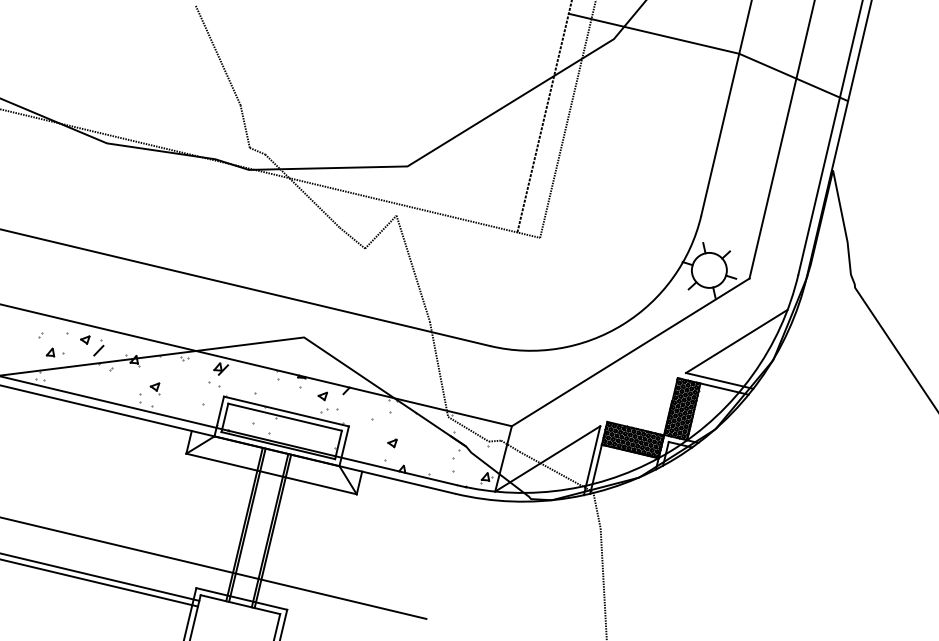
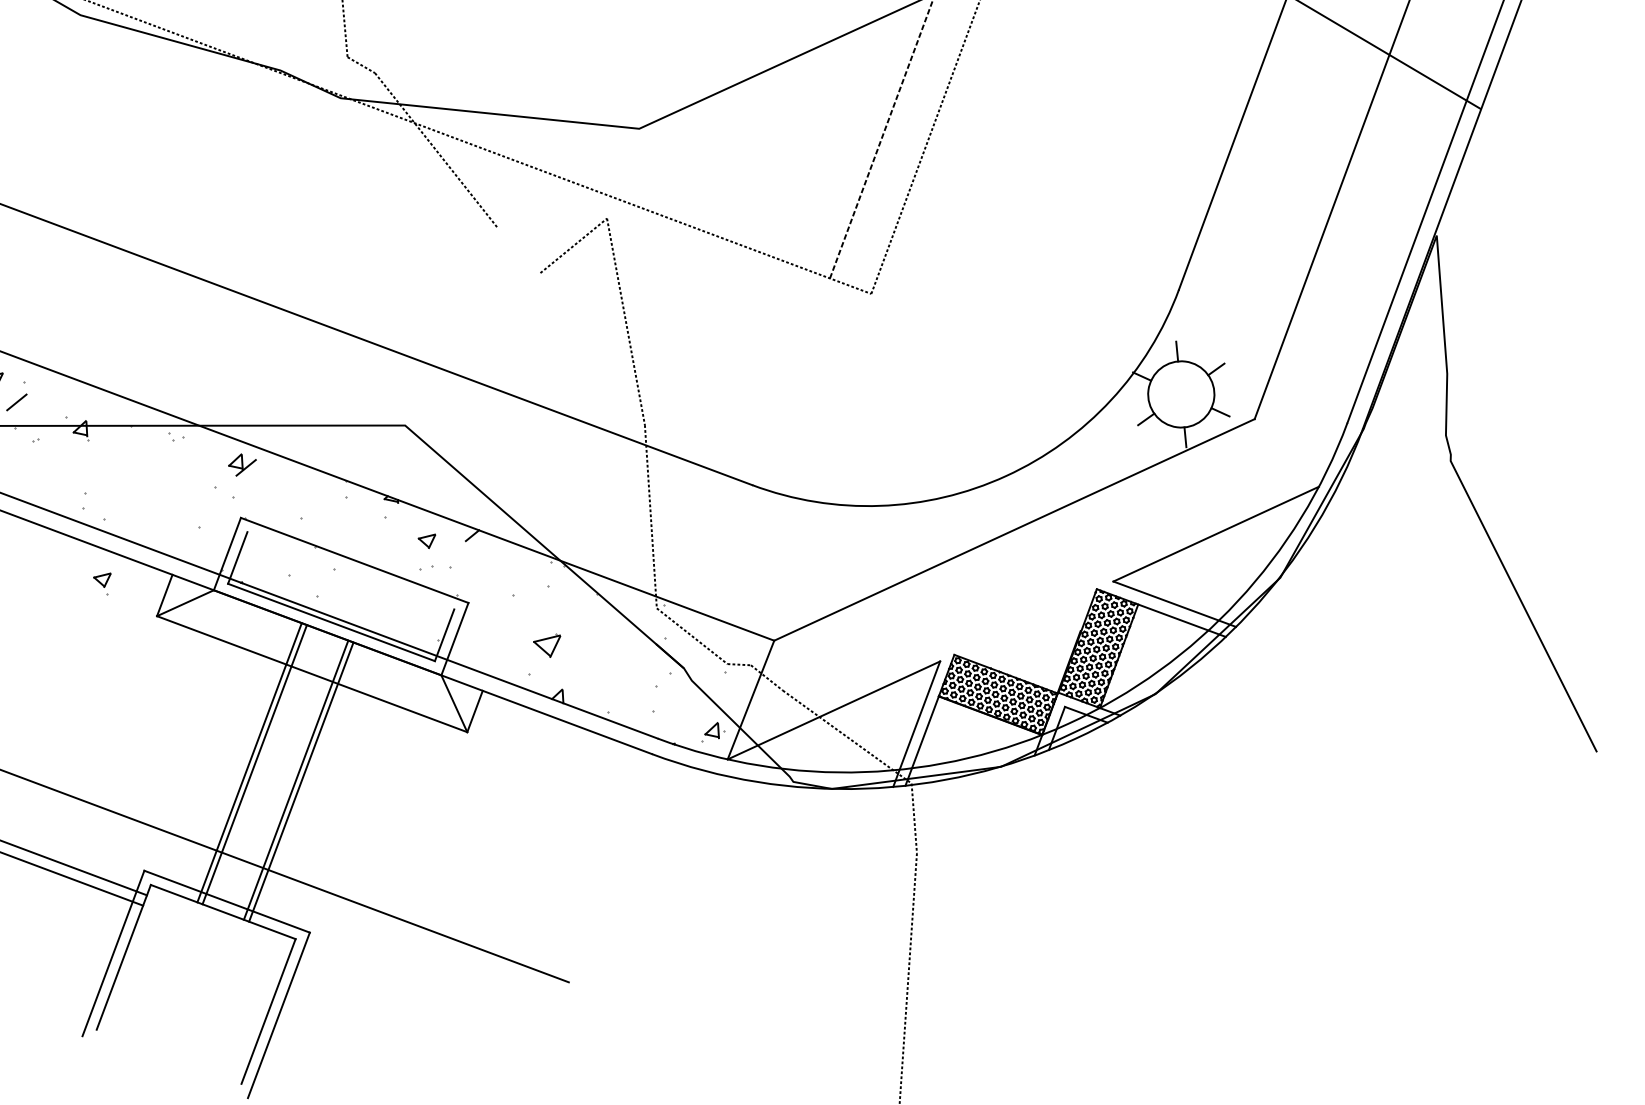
line: (352, 237) -> (519, 249), removed
part: (154, 388) -> (100, 582), moved
line: (284, 416) -> (349, 569), removed
part: (392, 443) -> (546, 645), size x1.6

